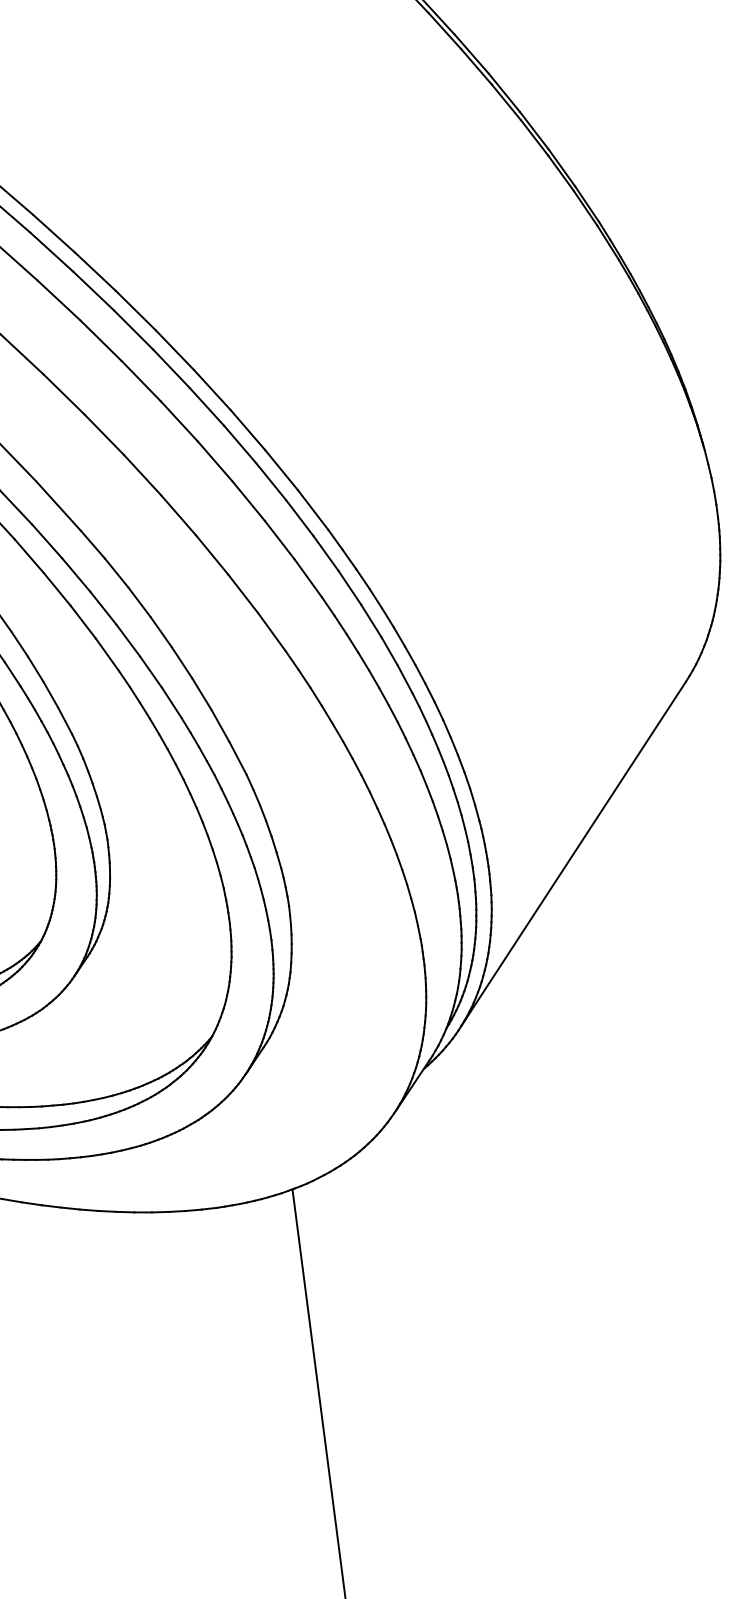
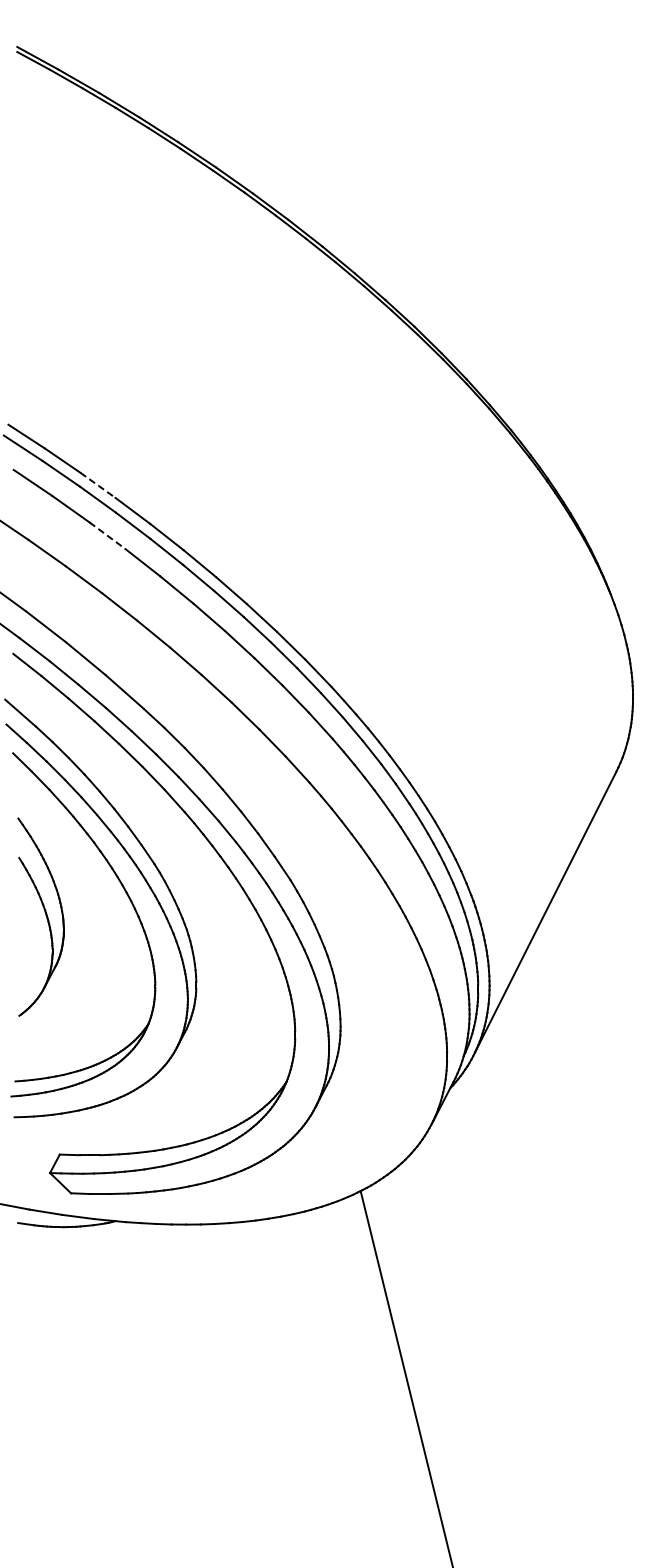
line: (53, 233) -> (97, 485), solid -> dashed
line: (58, 301) -> (107, 536), solid -> dashed

